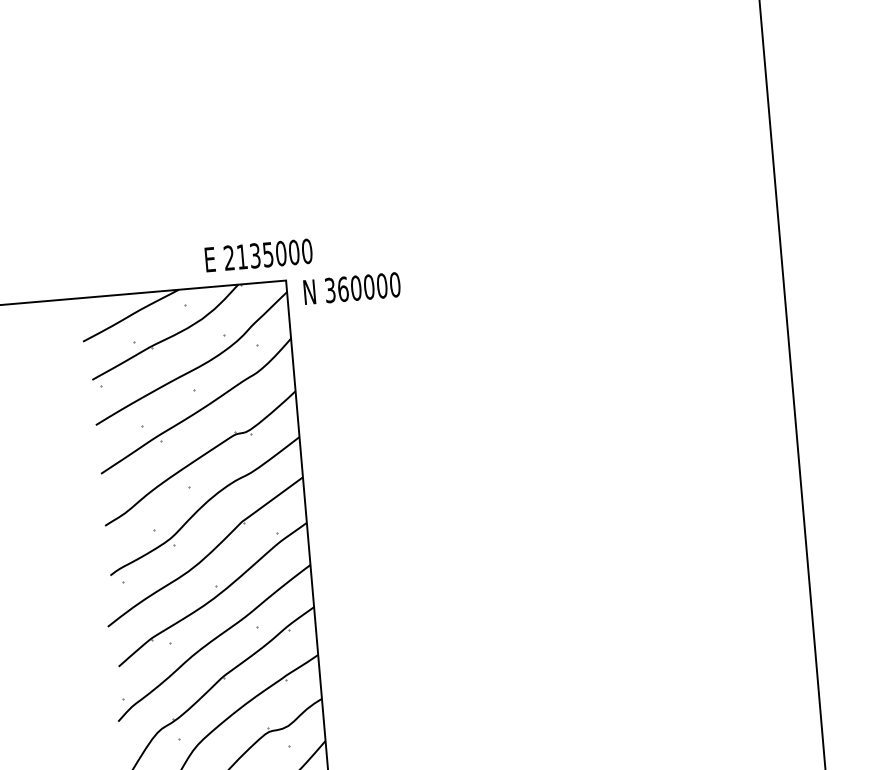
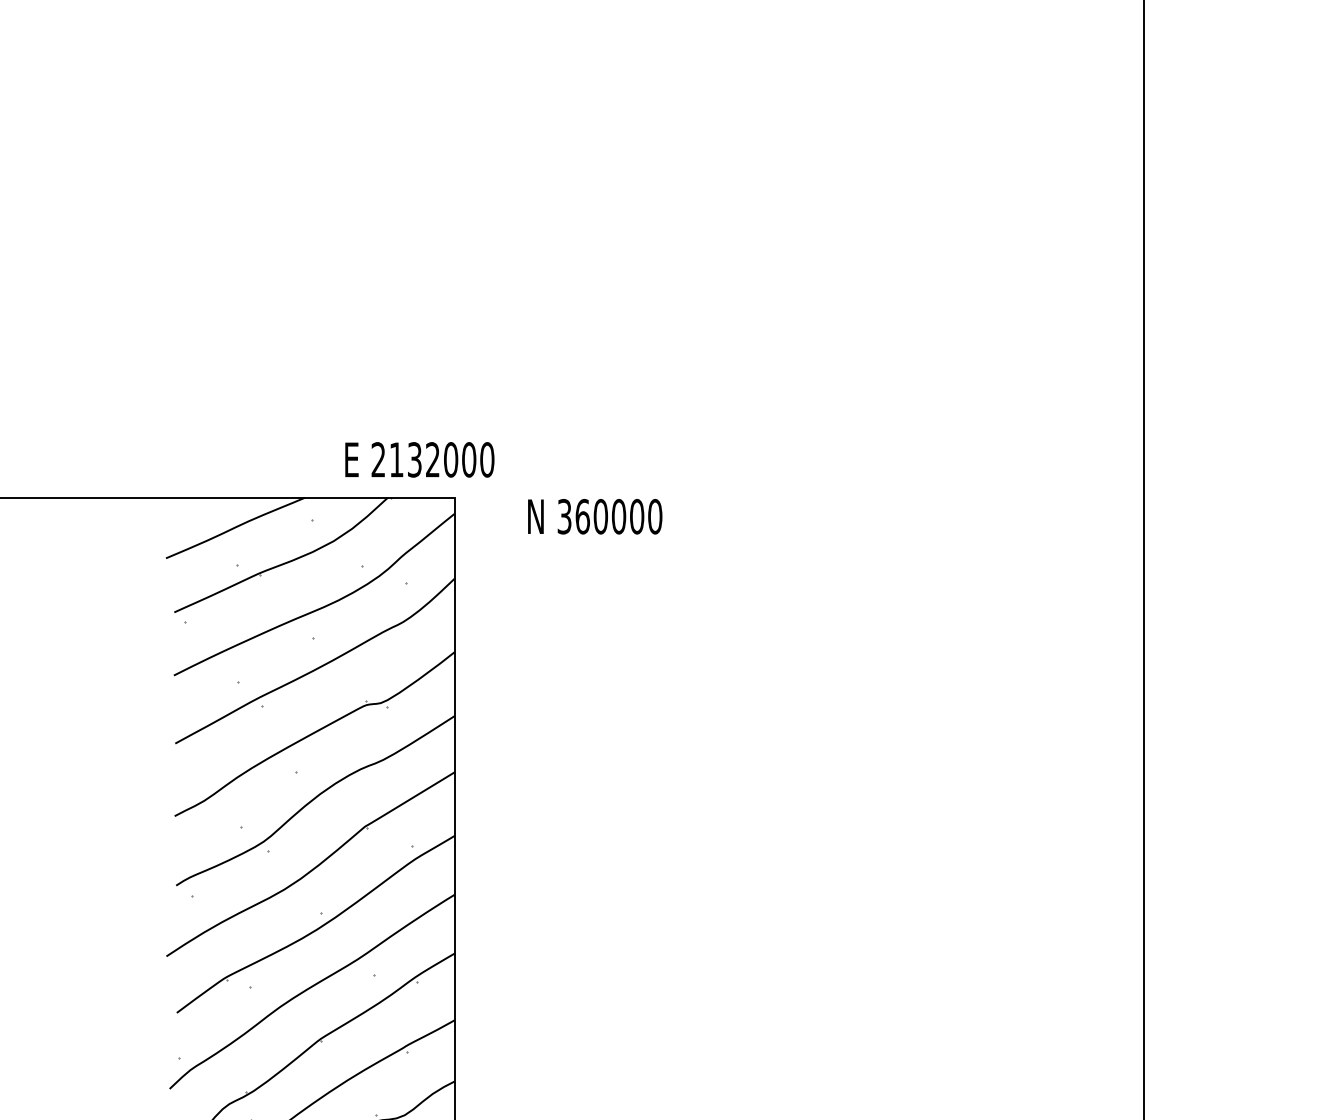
text: (267, 254) -> (432, 459), 2135000 -> 2132000
text: (352, 288) -> (595, 516), moved

